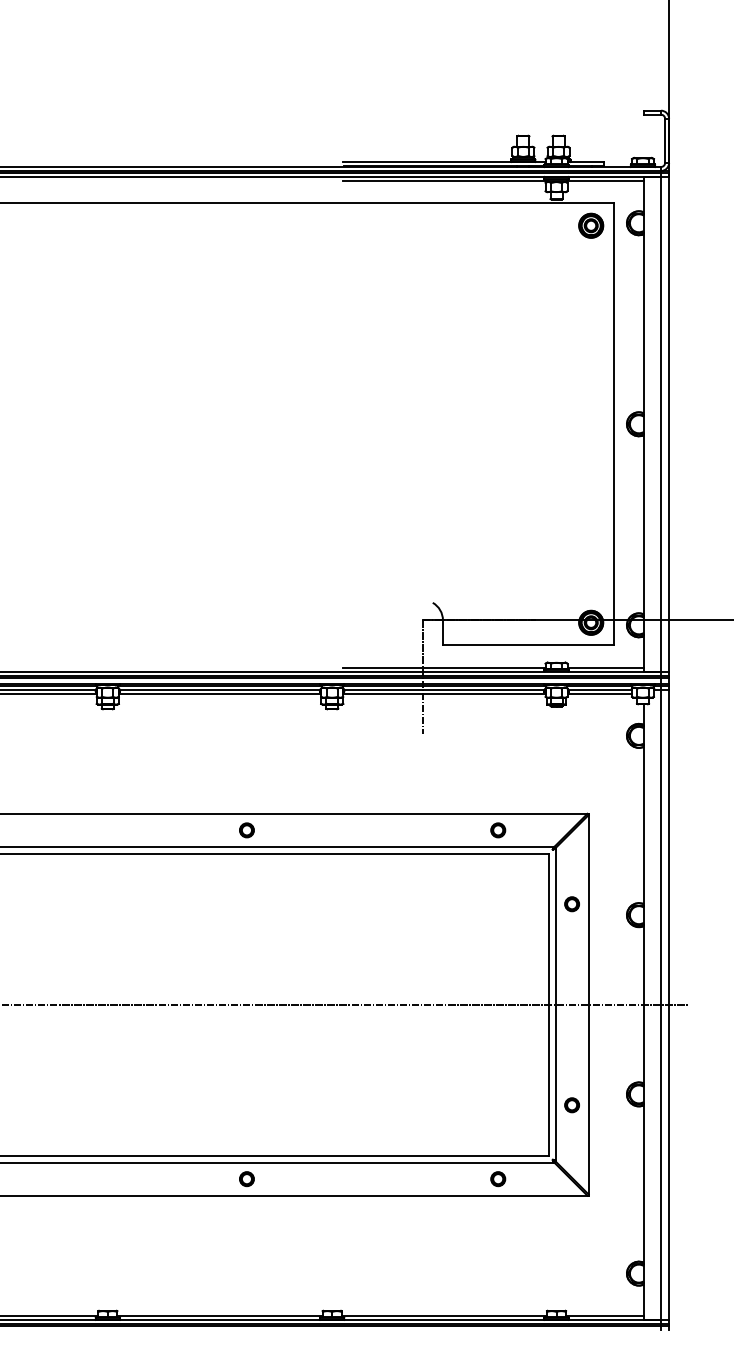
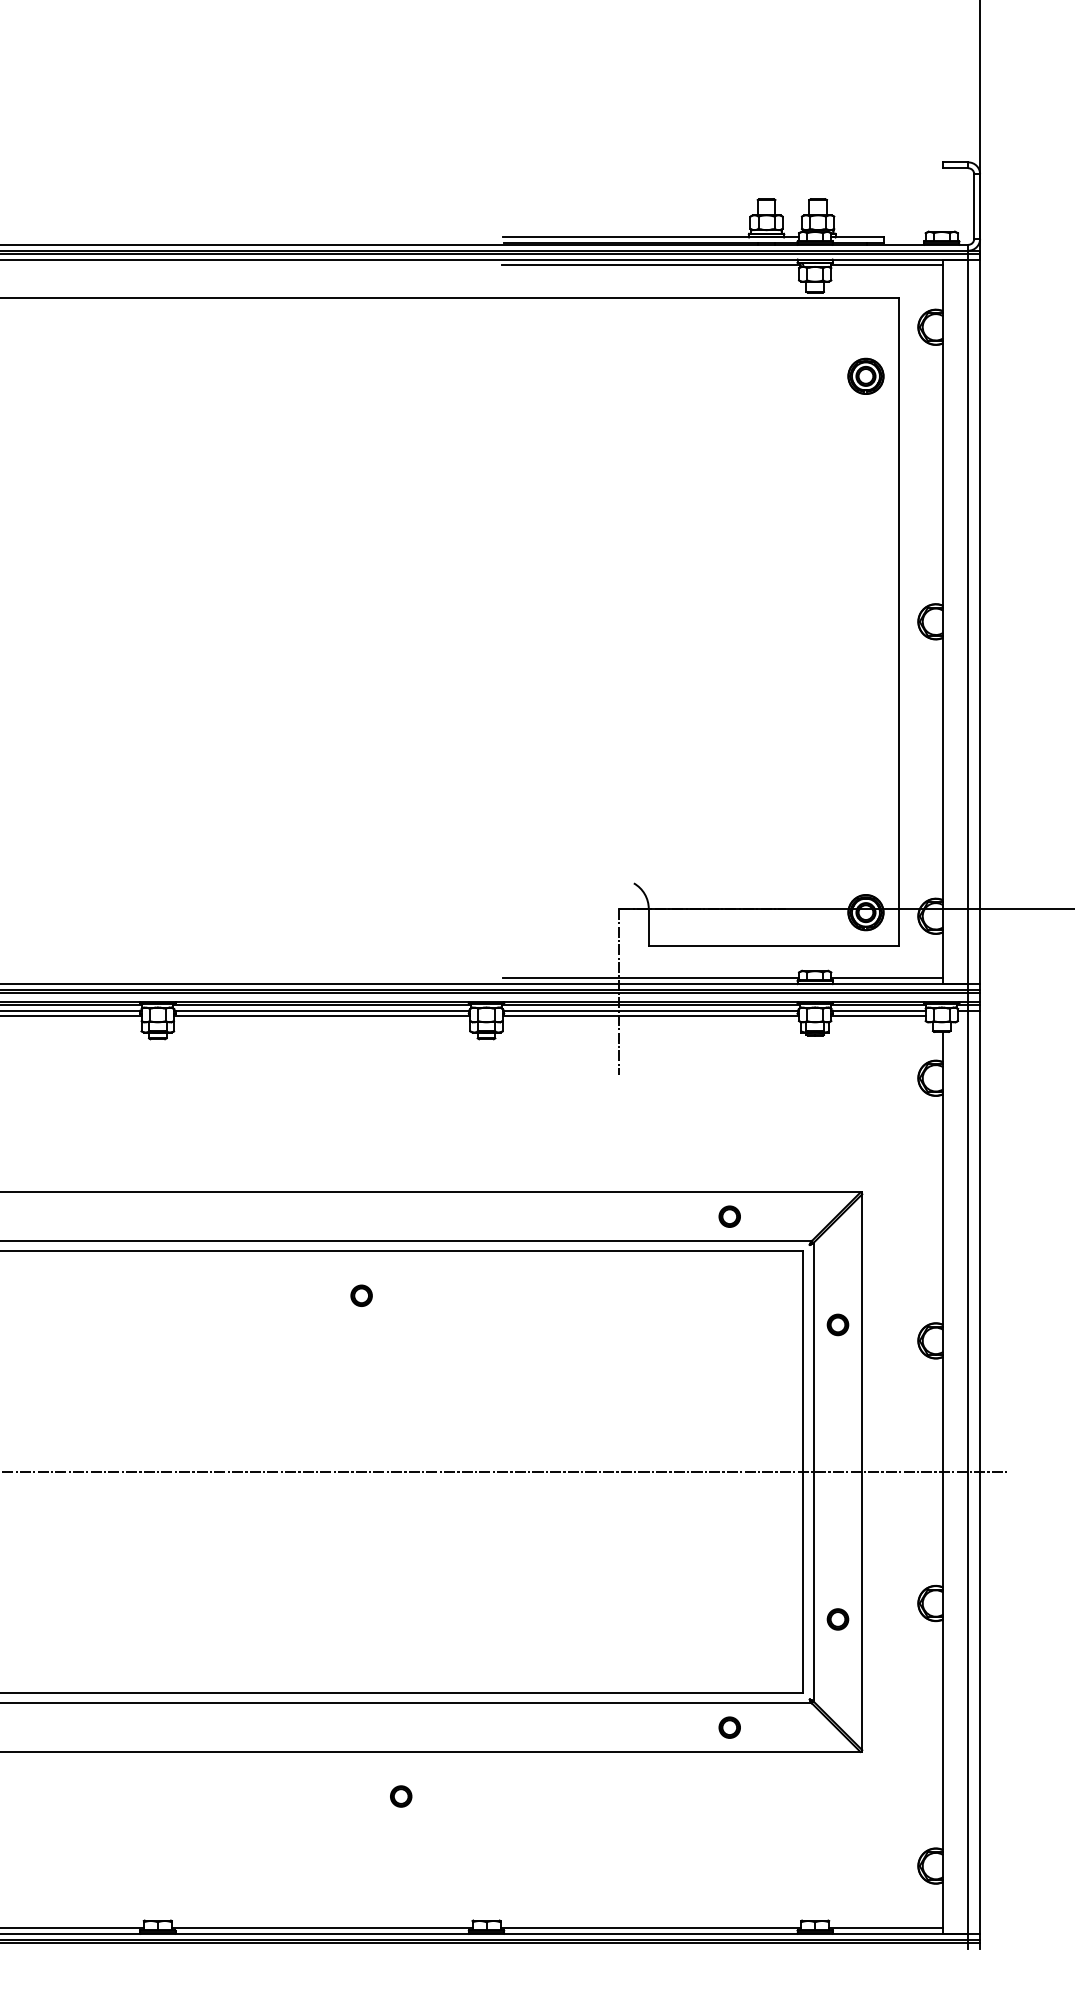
part: (591, 225) -> (866, 375), moved
part: (246, 830) -> (360, 1296), moved
part: (246, 1179) -> (400, 1797), moved

